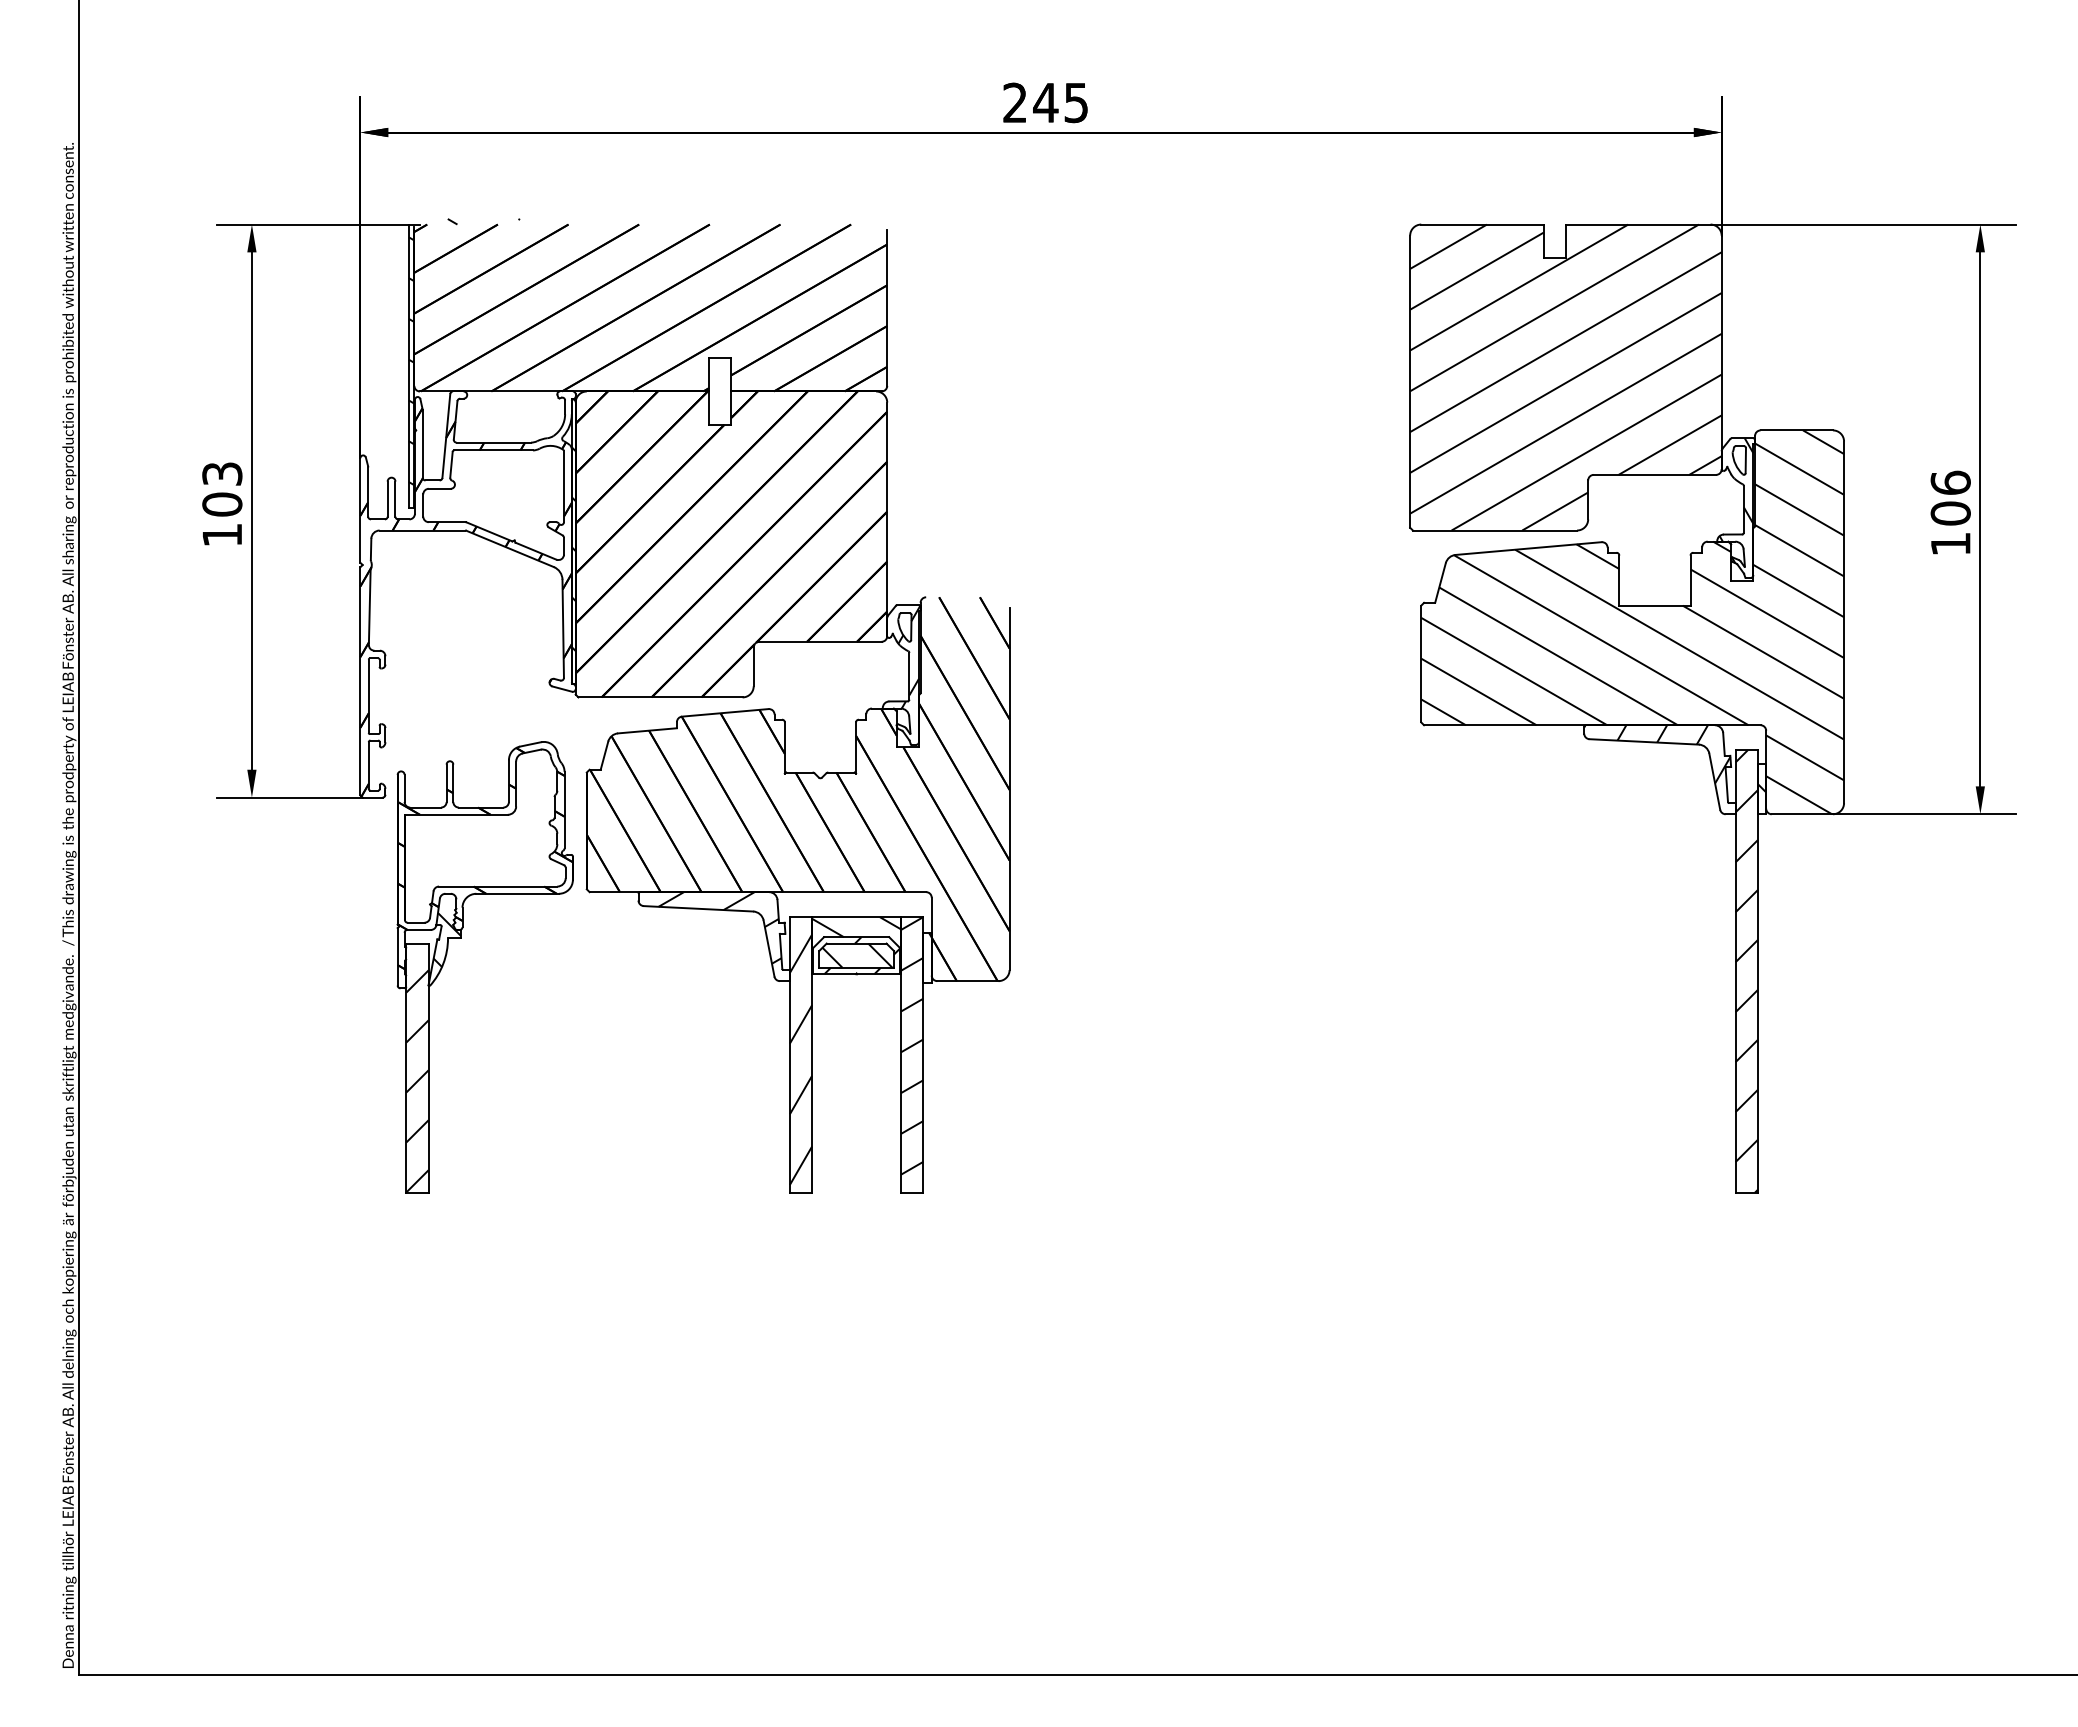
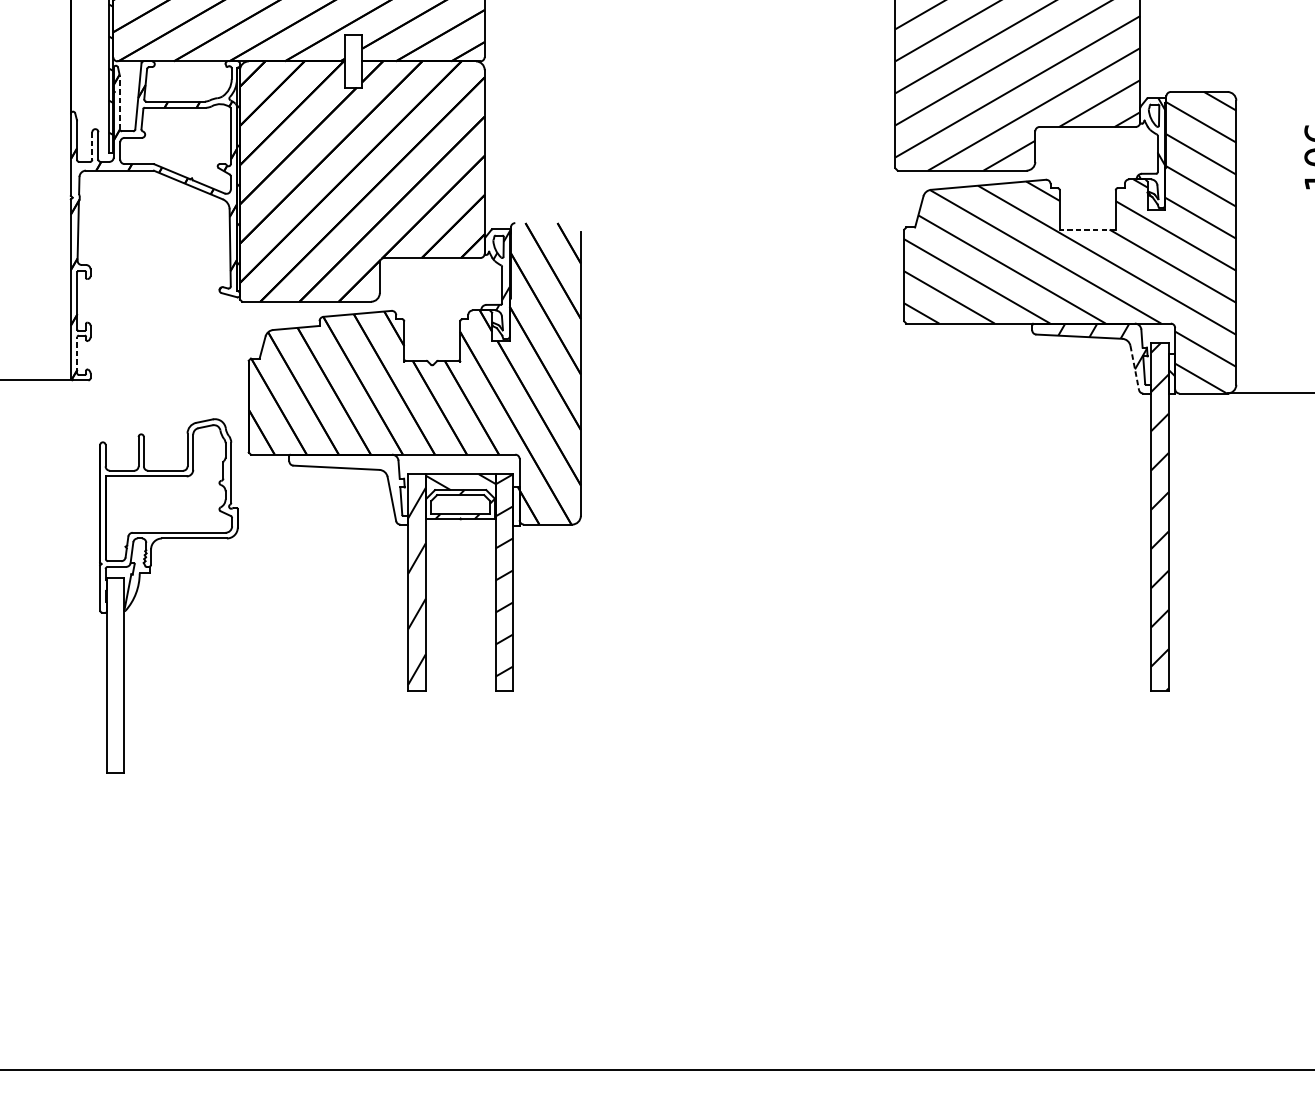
line: (422, 443) -> (119, 102), solid -> dashed
line: (387, 499) -> (92, 146), solid -> dashed
line: (1654, 605) -> (1087, 229), solid -> dashed
line: (368, 765) -> (77, 355), solid -> dashed
line: (1714, 781) -> (1134, 367), solid -> dashed
hatch: (719, 927) -> (352, 482), removed
part: (461, 938) -> (150, 573), moved
hatch: (857, 955) -> (461, 504), removed

